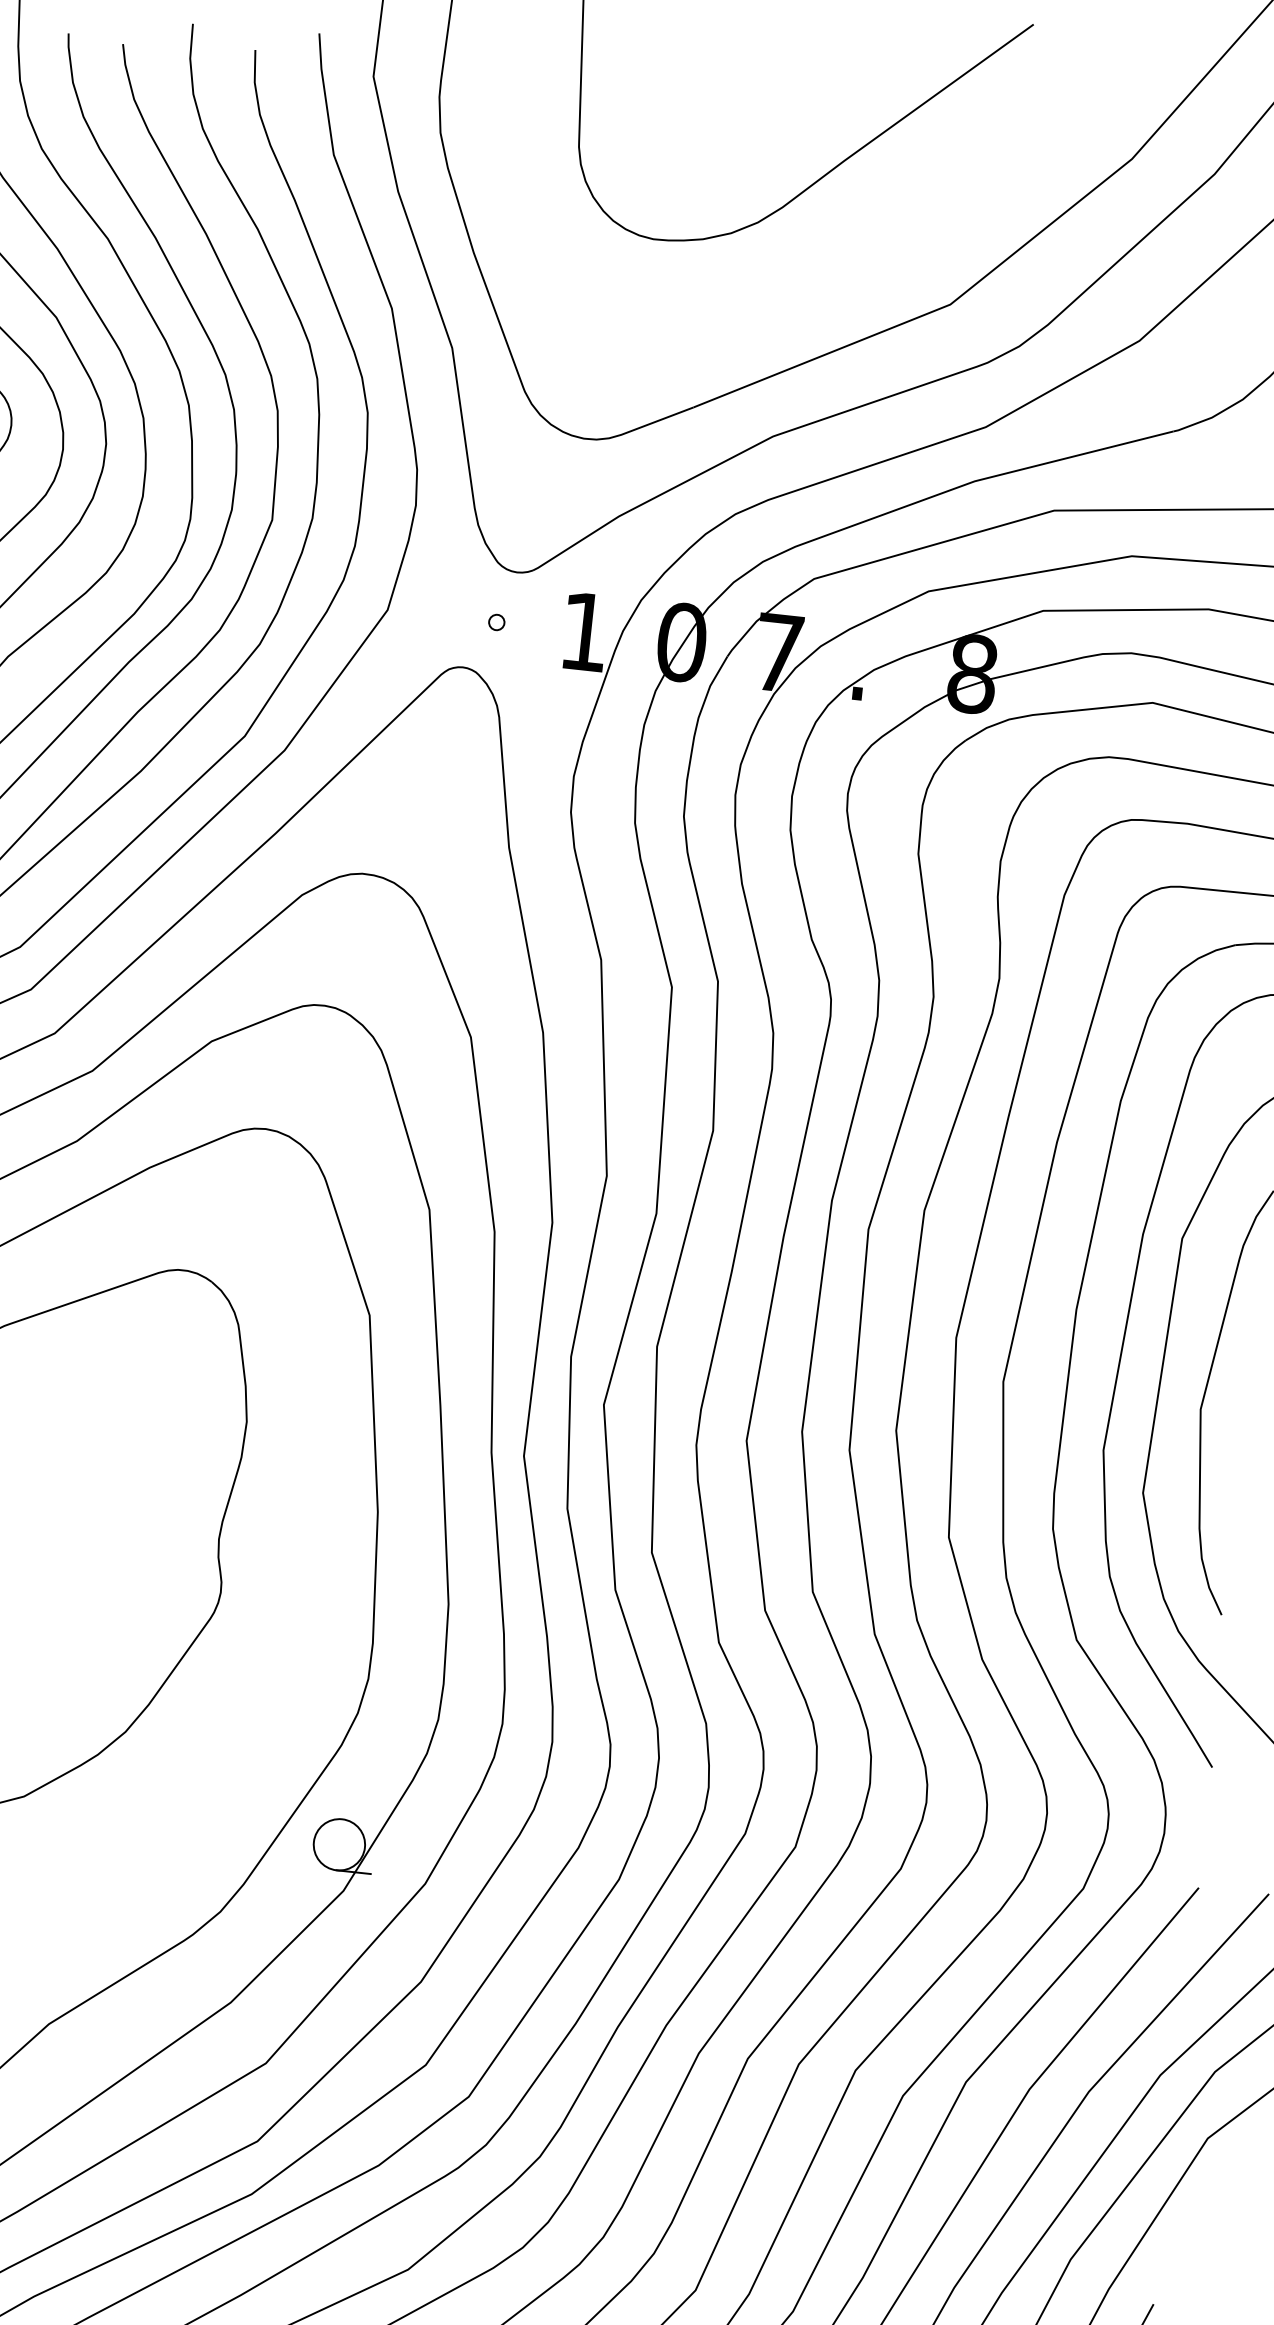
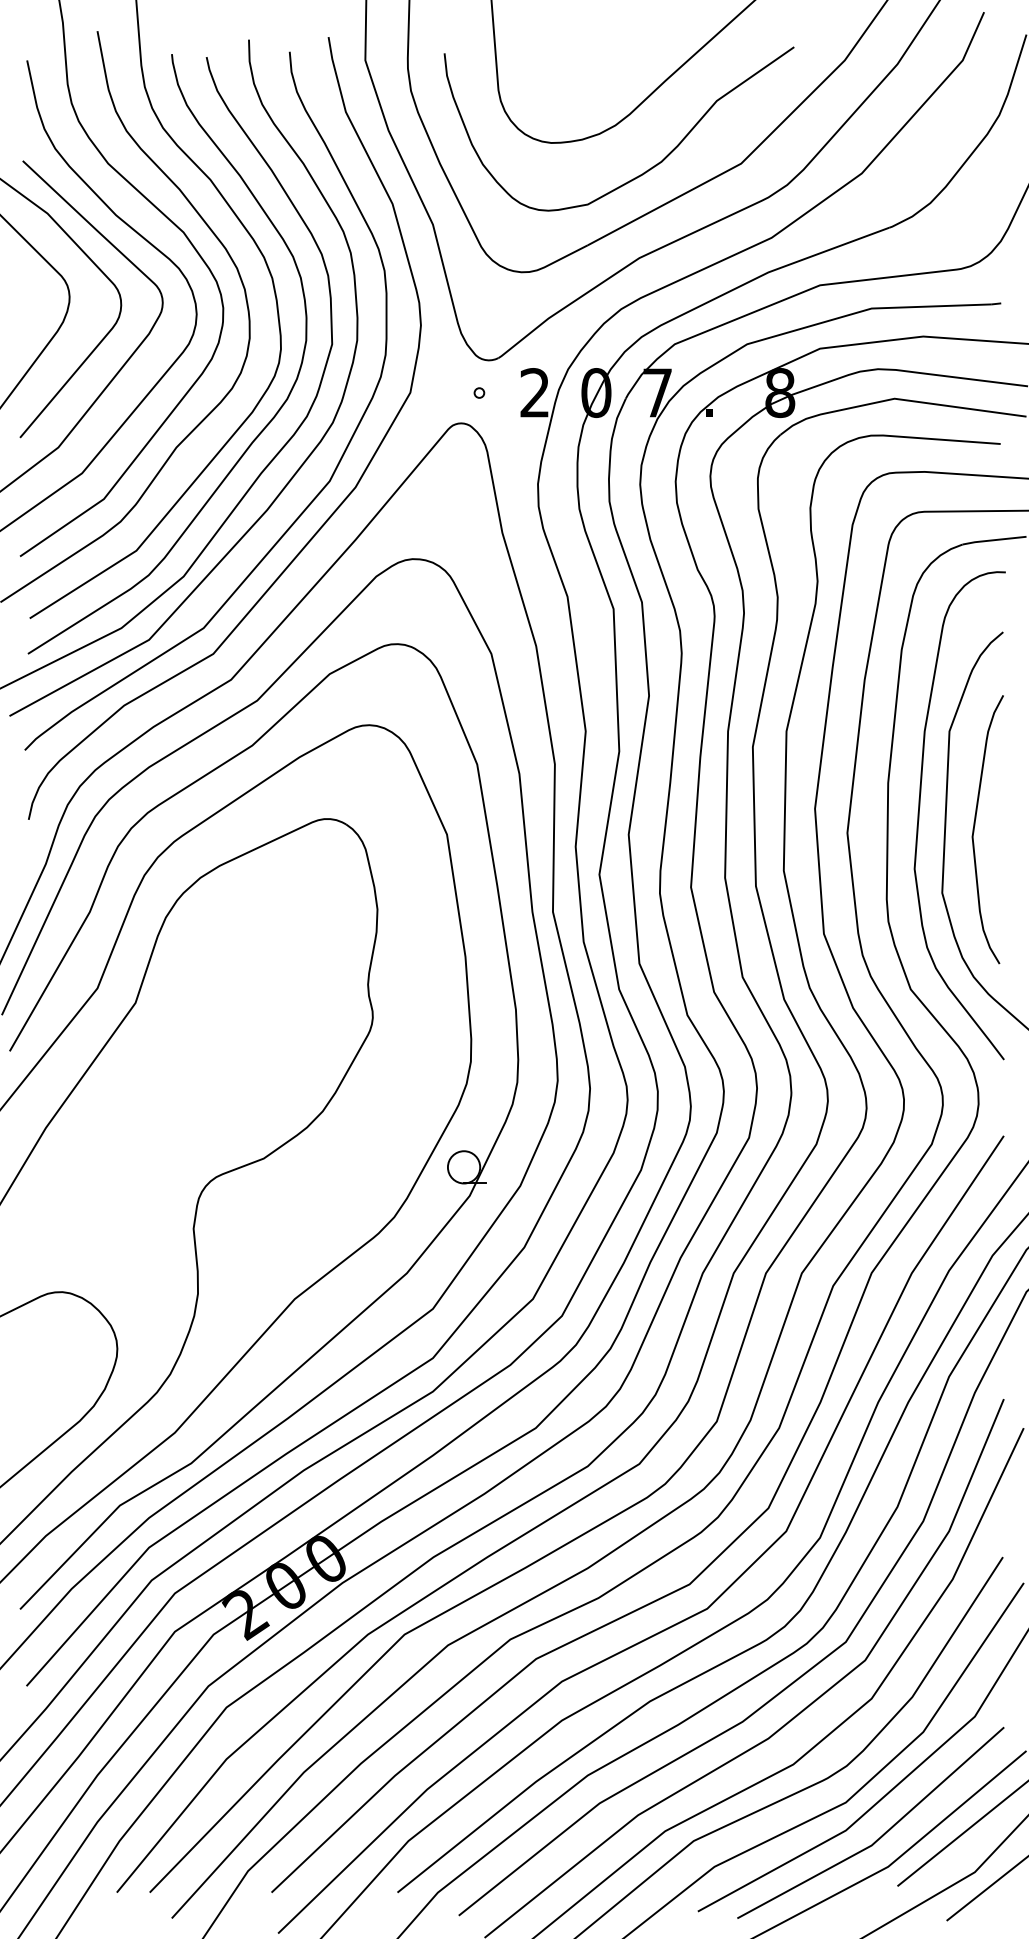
curve: (799, 299) -> (646, 170), added
text: (584, 631) -> (534, 392), 1 -> 2

